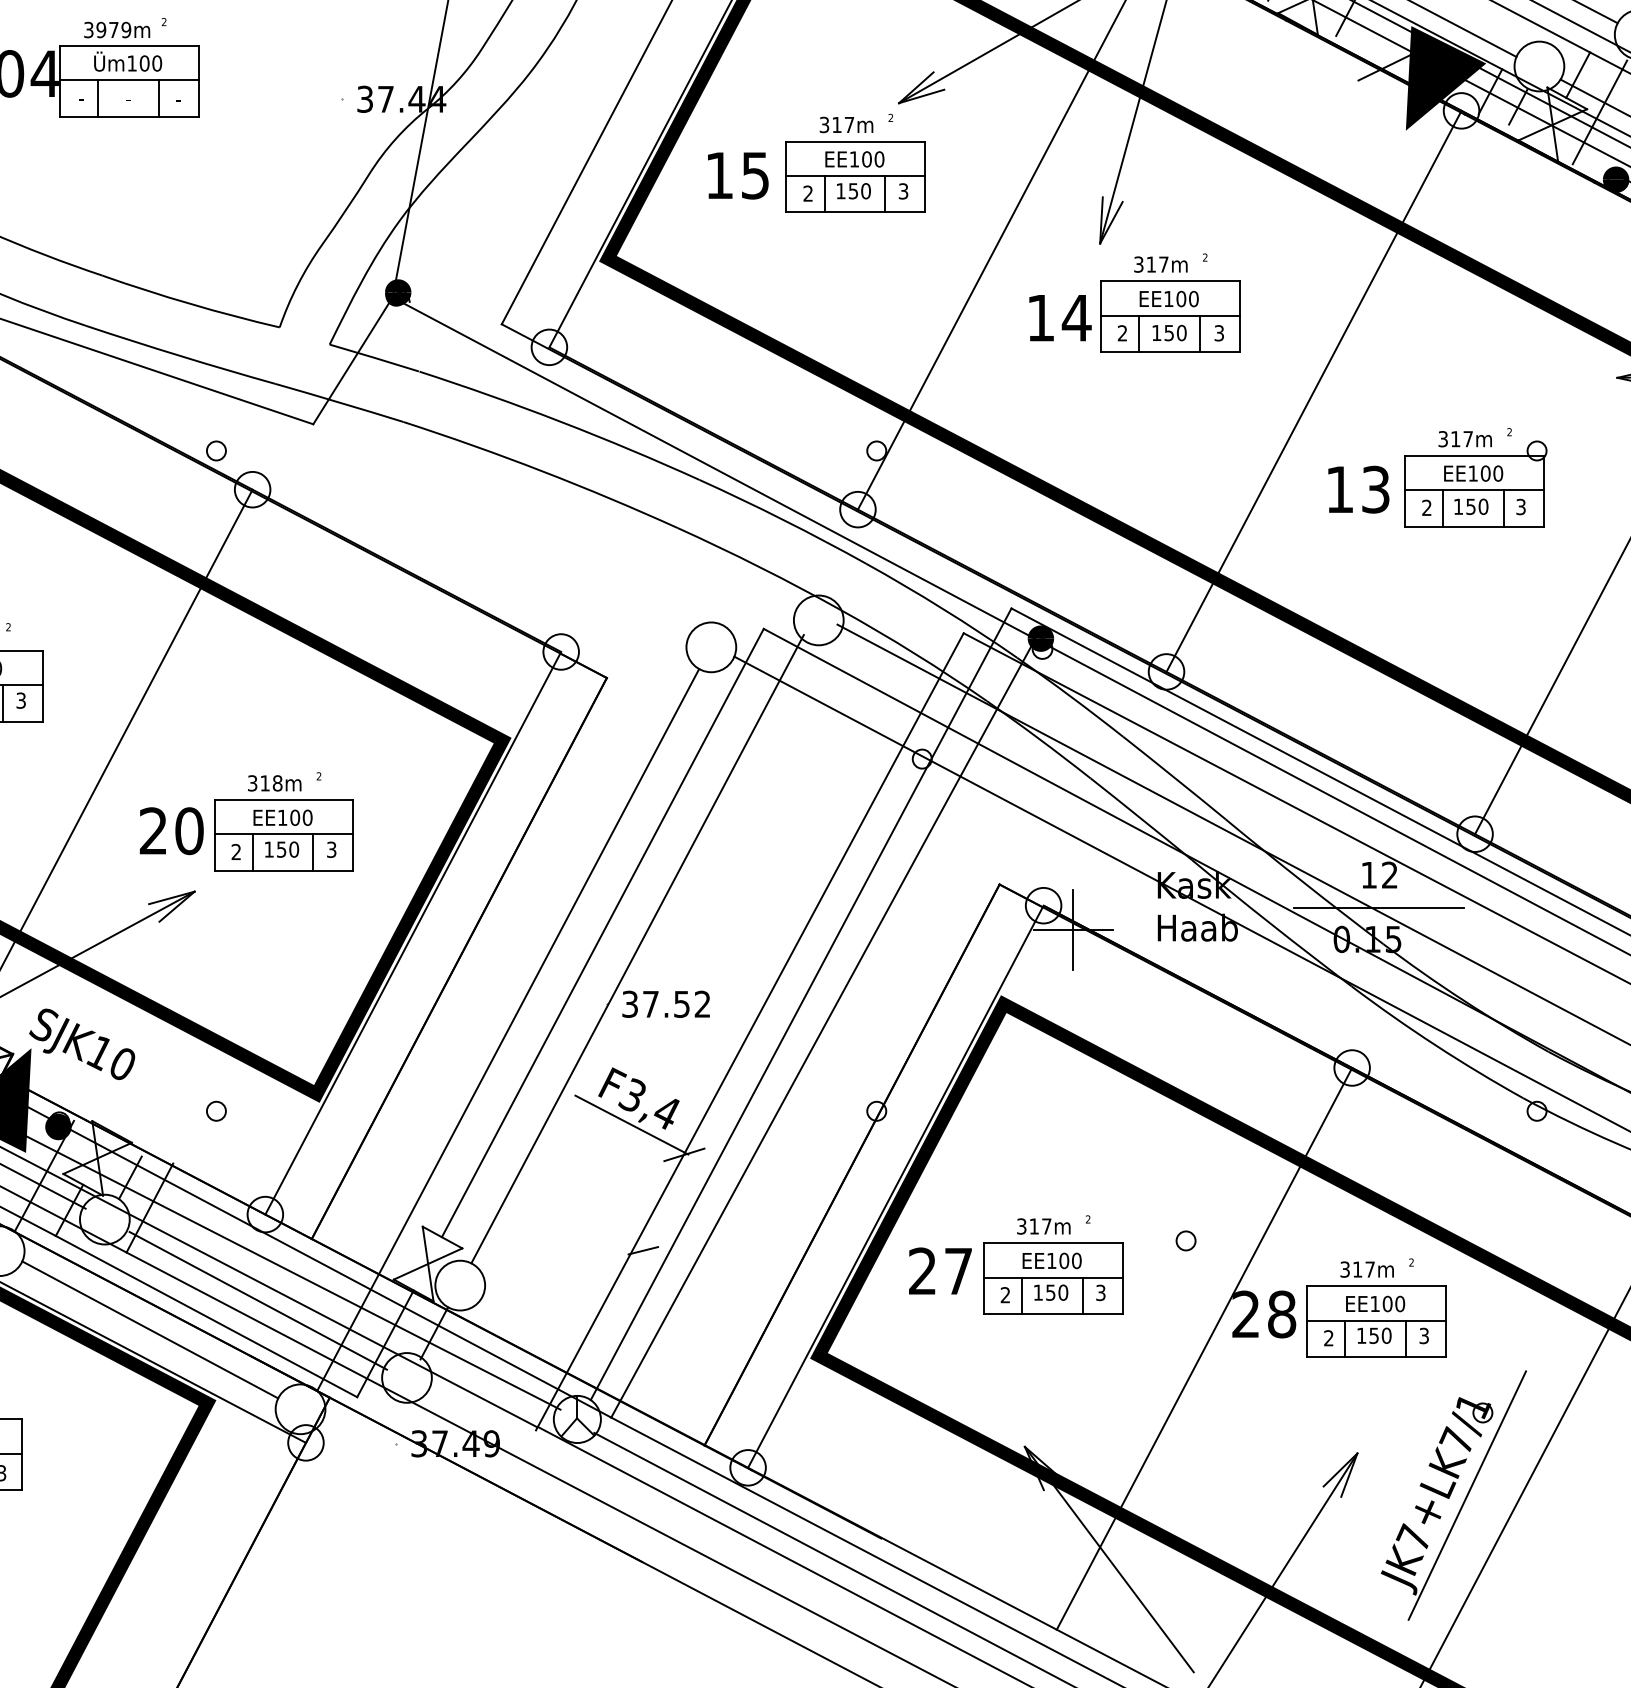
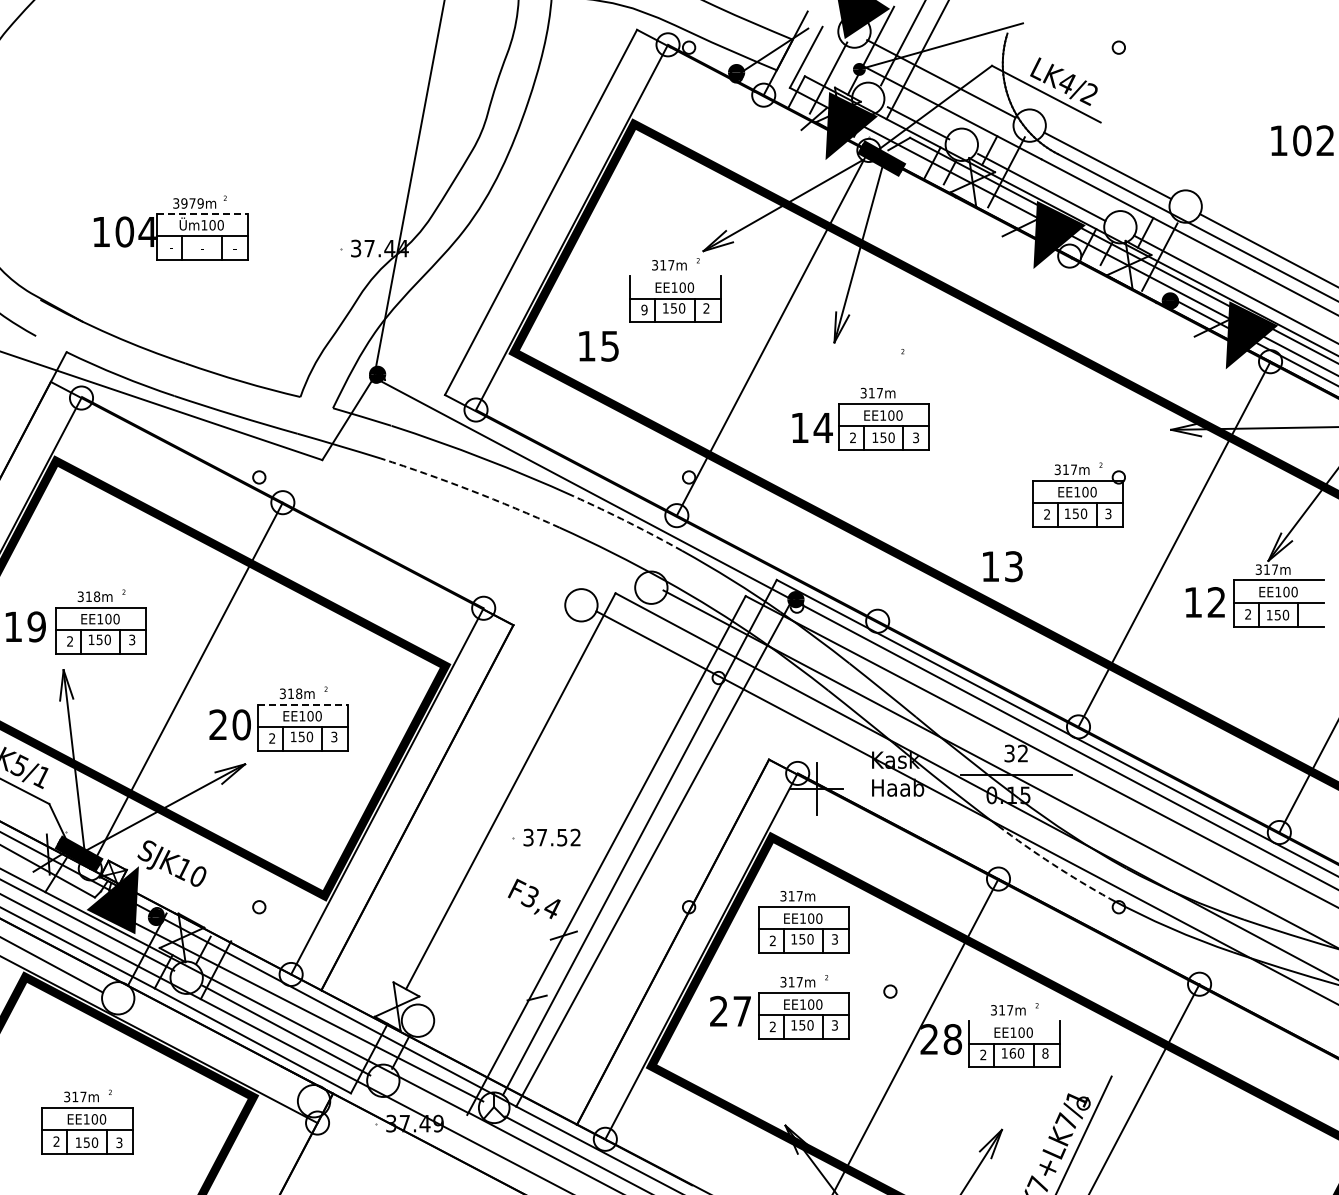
line: (129, 45) -> (202, 213), solid -> dashed
line: (855, 142) -> (675, 276), removed
text: (737, 176) -> (598, 346), moved
text: (903, 191) -> (706, 308), 3 -> 2
text: (808, 192) -> (644, 309), 2 -> 9
part: (1133, 303) -> (860, 418), moved
line: (1313, 391) -> (973, 438), removed
arc: (542, 471) -> (471, 490), solid -> dashed
text: (1358, 489) -> (1002, 566), moved
arc: (783, 520) -> (628, 522), solid -> dashed
line: (284, 799) -> (303, 704), solid -> dashed
text: (1369, 875) -> (1009, 753), 12 -> 32
line: (637, 948) -> (533, 801), removed
line: (507, 1030) -> (448, 854), removed
arc: (1435, 1045) -> (1052, 864), solid -> dashed
line: (631, 1125) -> (529, 916), removed
part: (1052, 1134) -> (803, 922), added
line: (1376, 1286) -> (1014, 1021), removed
line: (149, 1329) -> (215, 1049), removed
text: (1373, 1336) -> (1012, 1053), 150 -> 160
text: (1424, 1336) -> (1045, 1053), 3 -> 8

